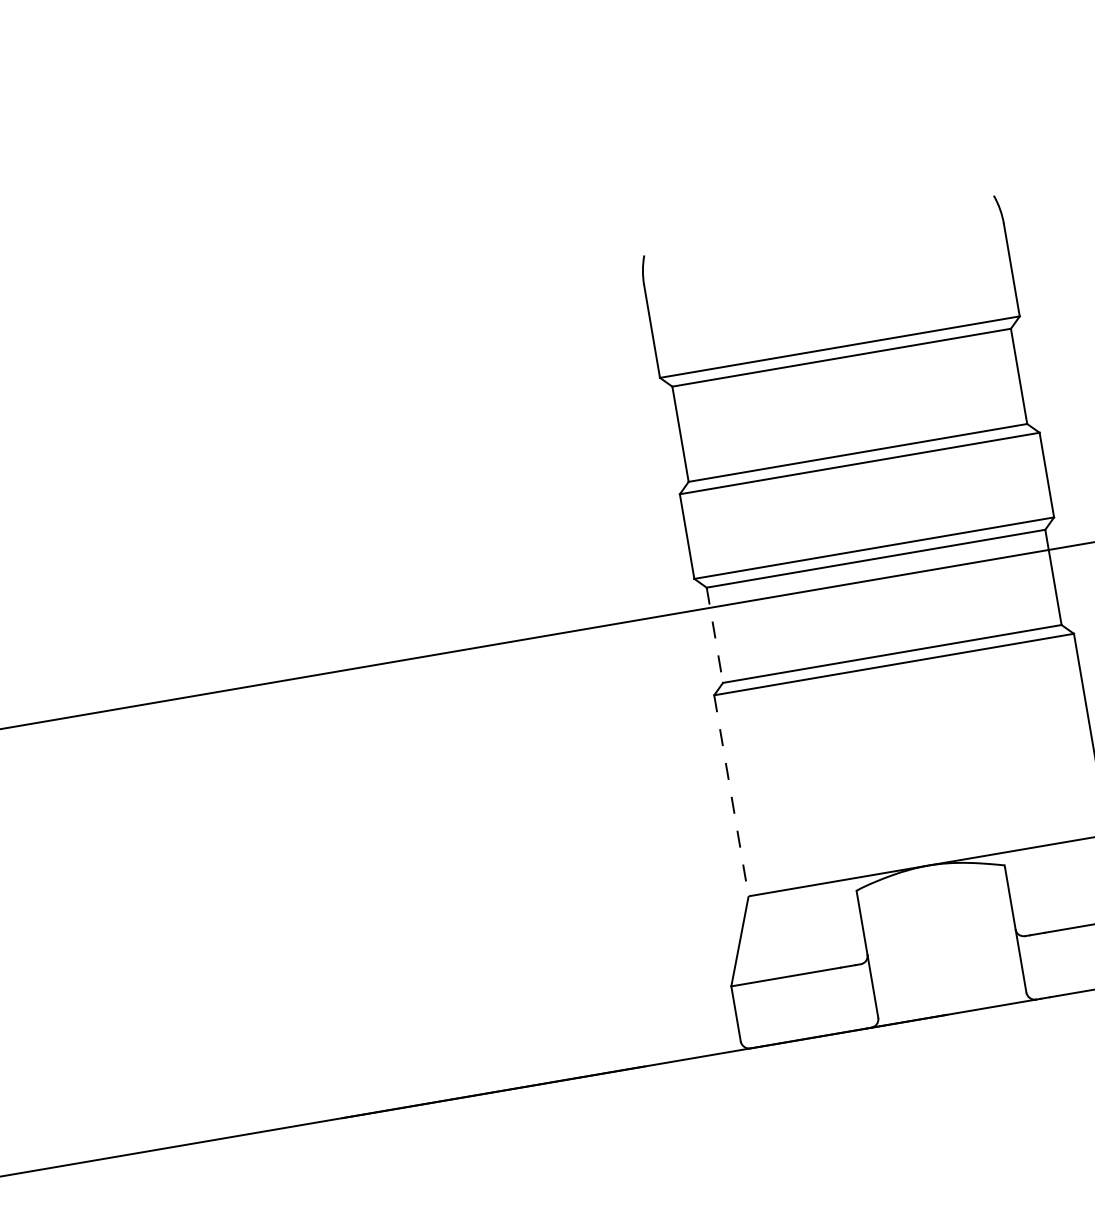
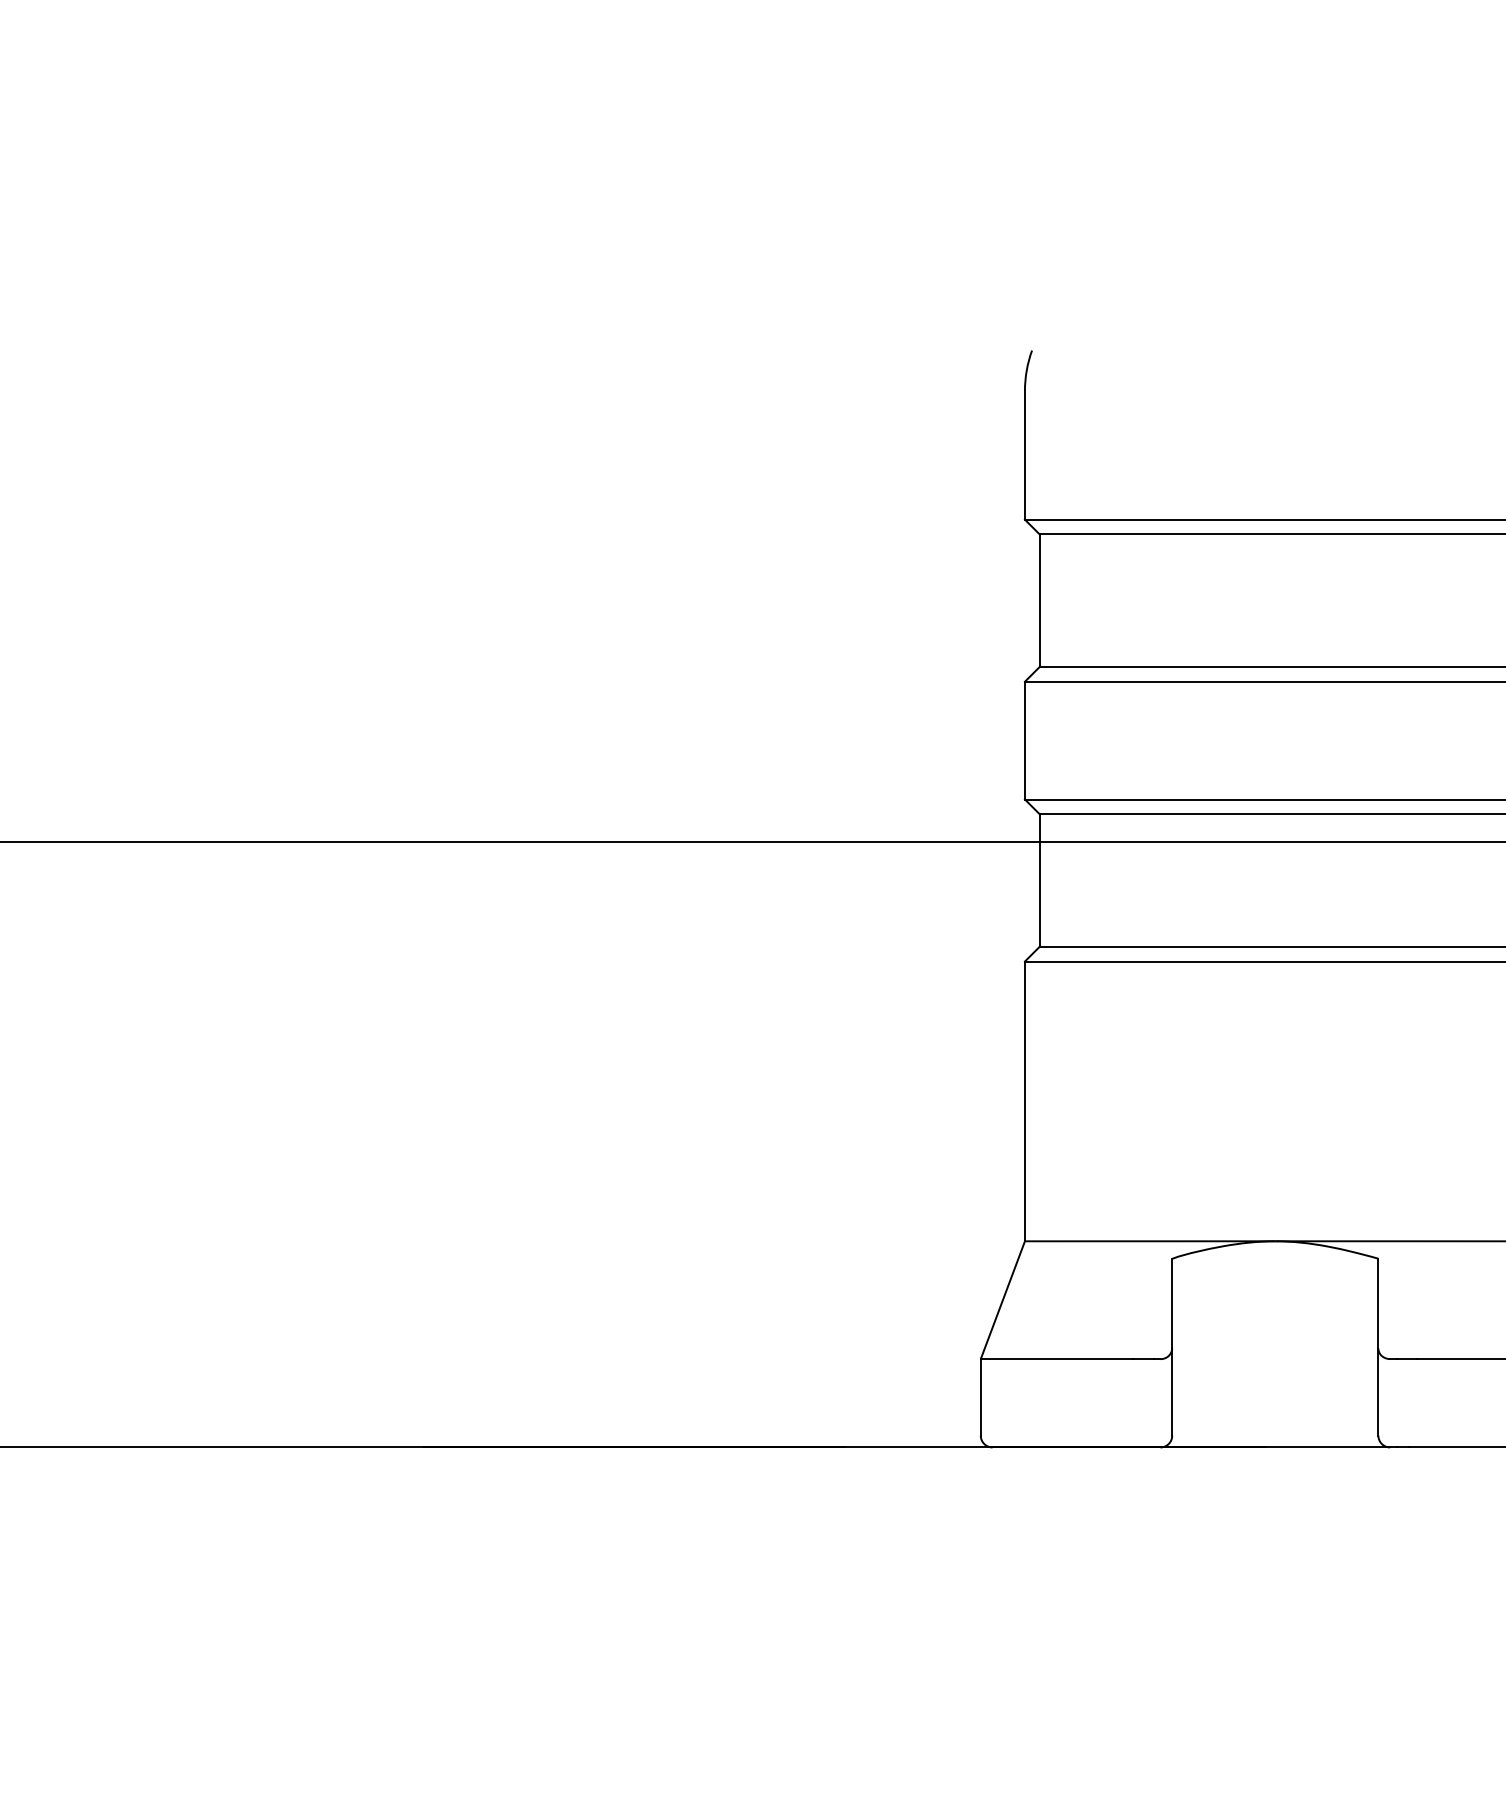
line: (714, 636) -> (1039, 881), dashed -> solid
line: (731, 795) -> (1024, 1101), dashed -> solid

